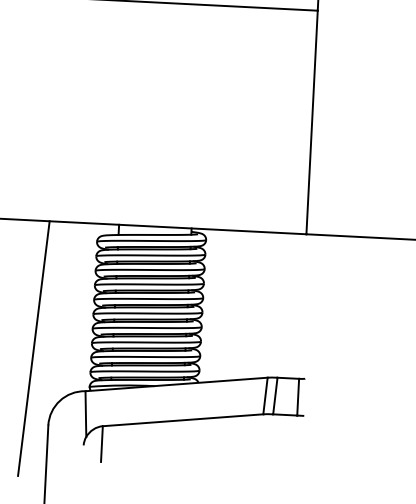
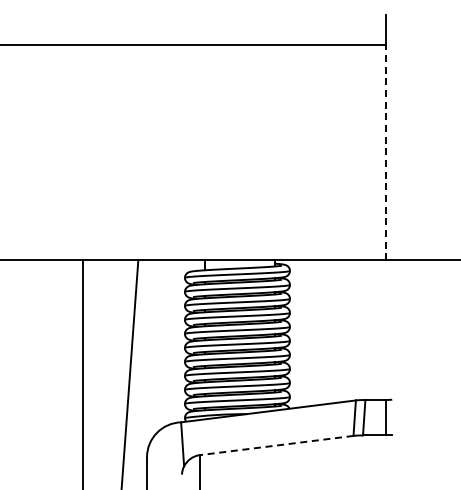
line: (312, 122) -> (386, 152), solid -> dashed
line: (183, 420) -> (276, 445), solid -> dashed

